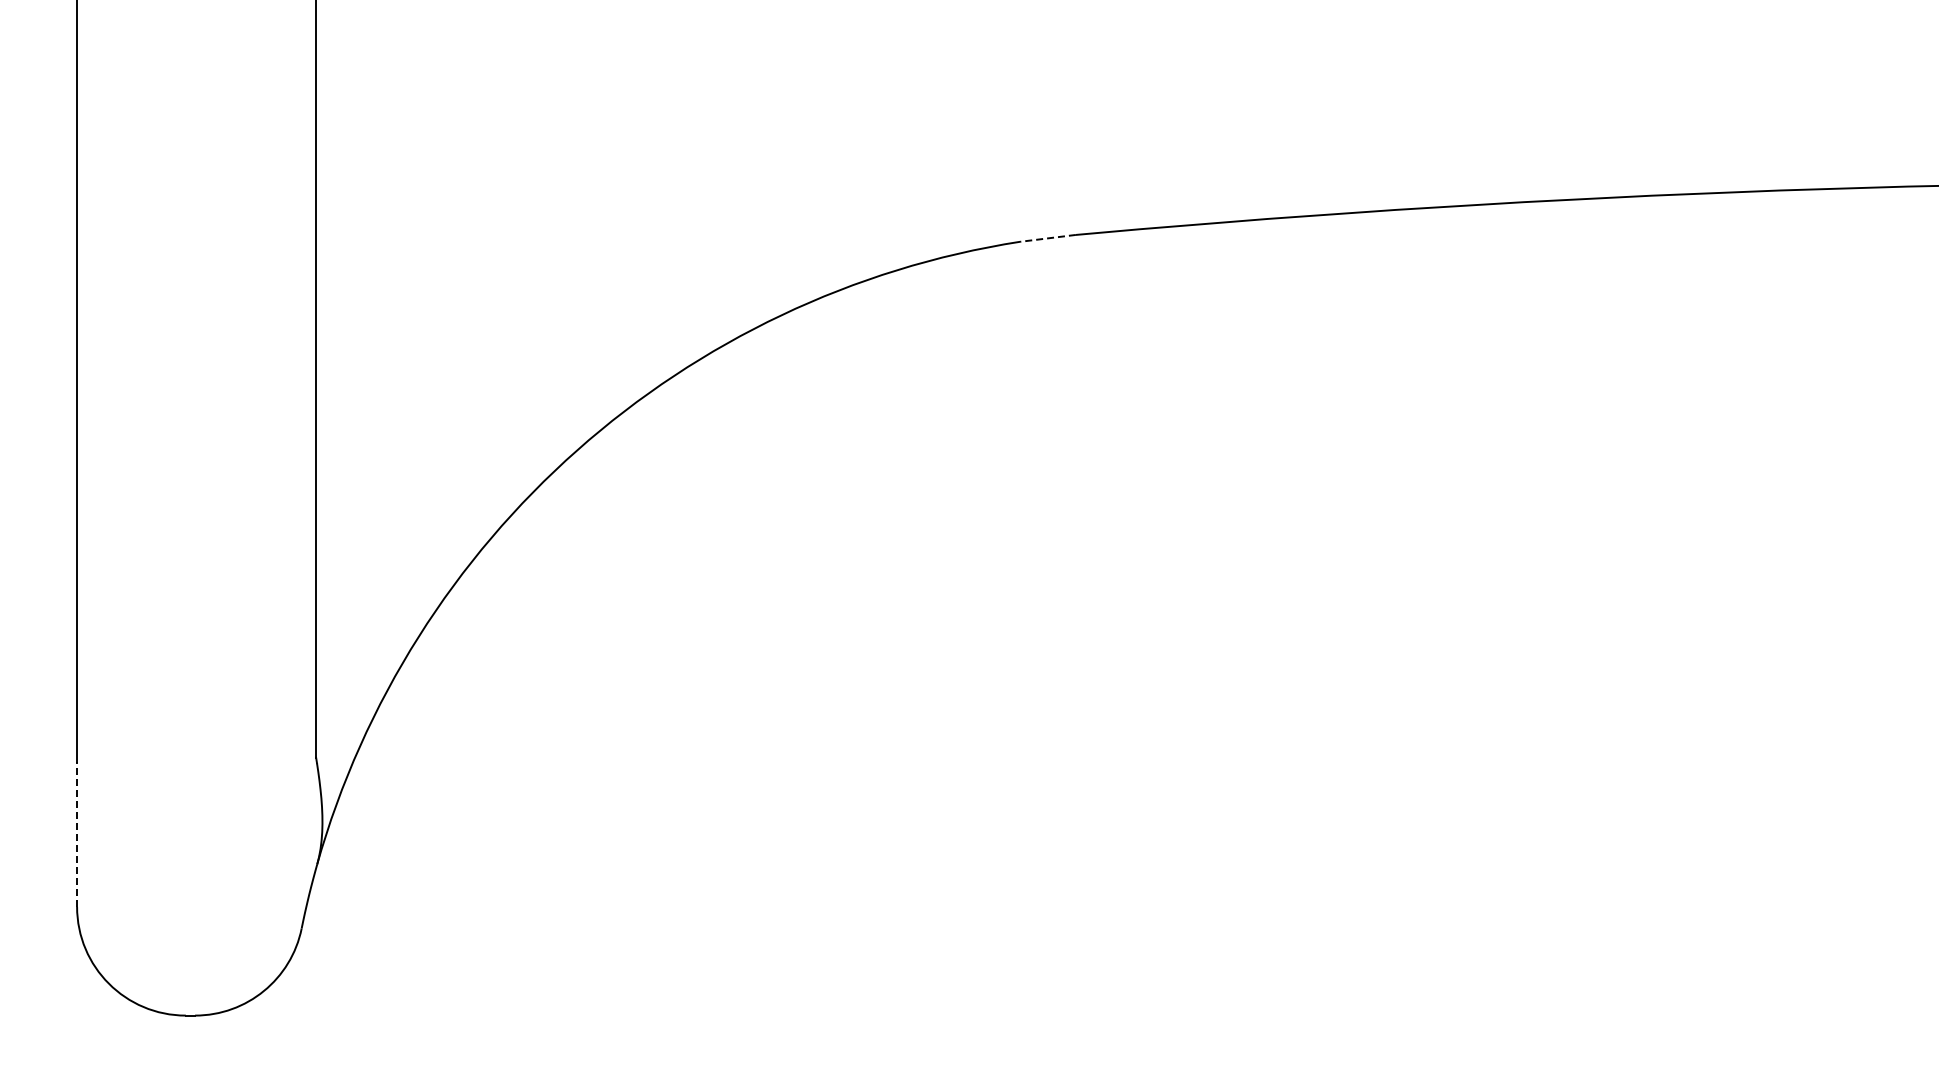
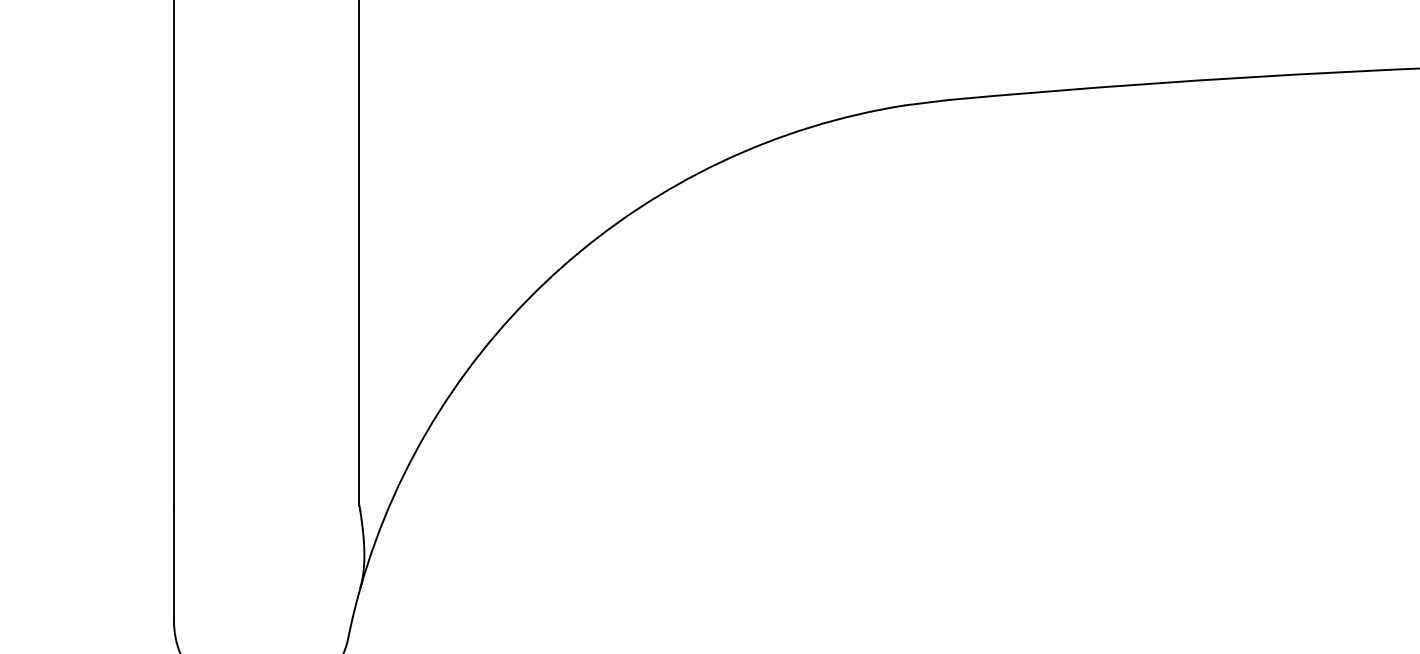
line: (1047, 238) -> (927, 102), dashed -> solid
line: (77, 834) -> (174, 565), dashed -> solid

